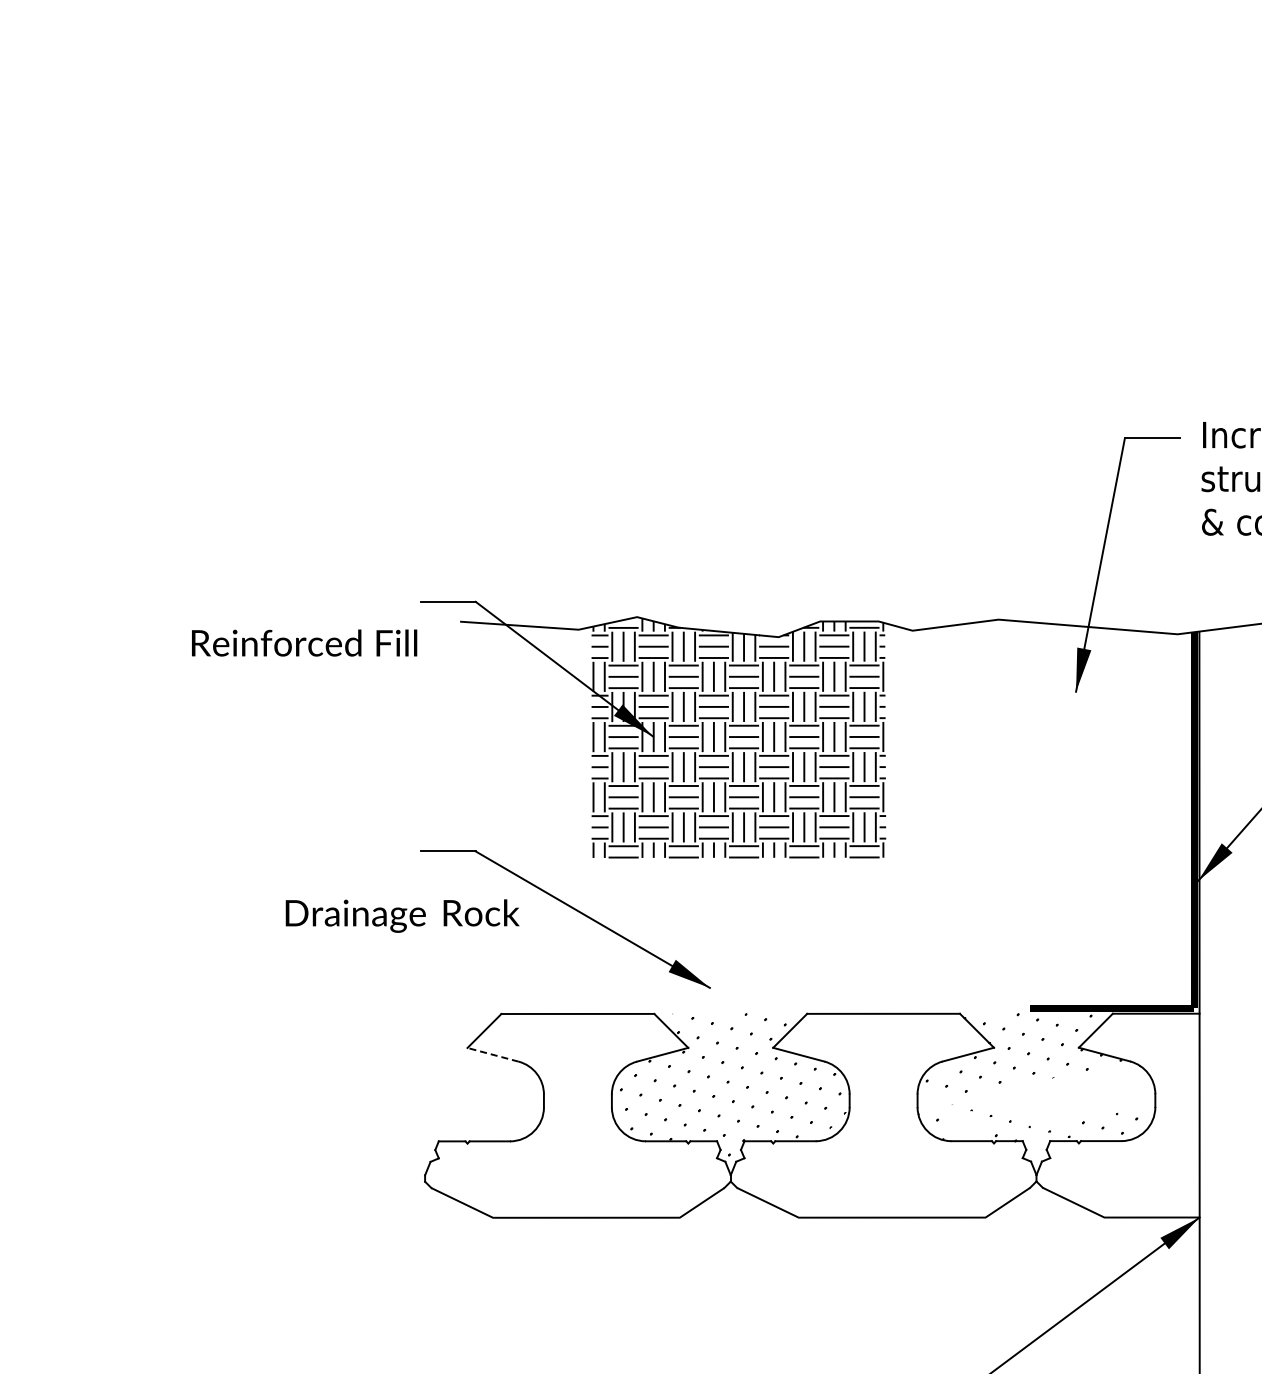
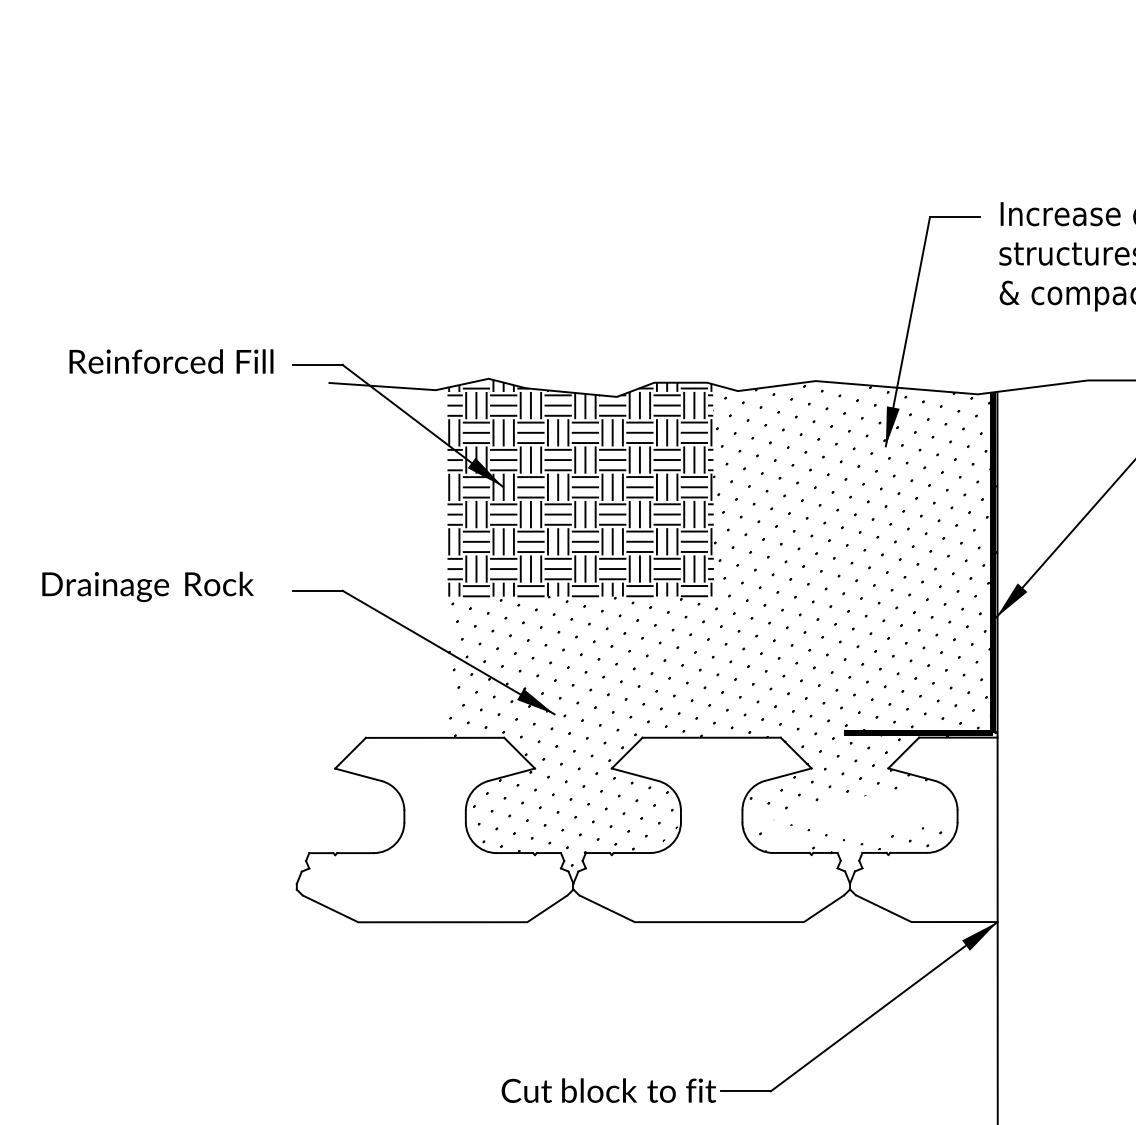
text: (304, 642) -> (171, 361), moved
hatch: (895, 818) -> (722, 560), added
text: (402, 915) -> (147, 586), moved
line: (493, 1054) -> (358, 774), dashed -> solid

